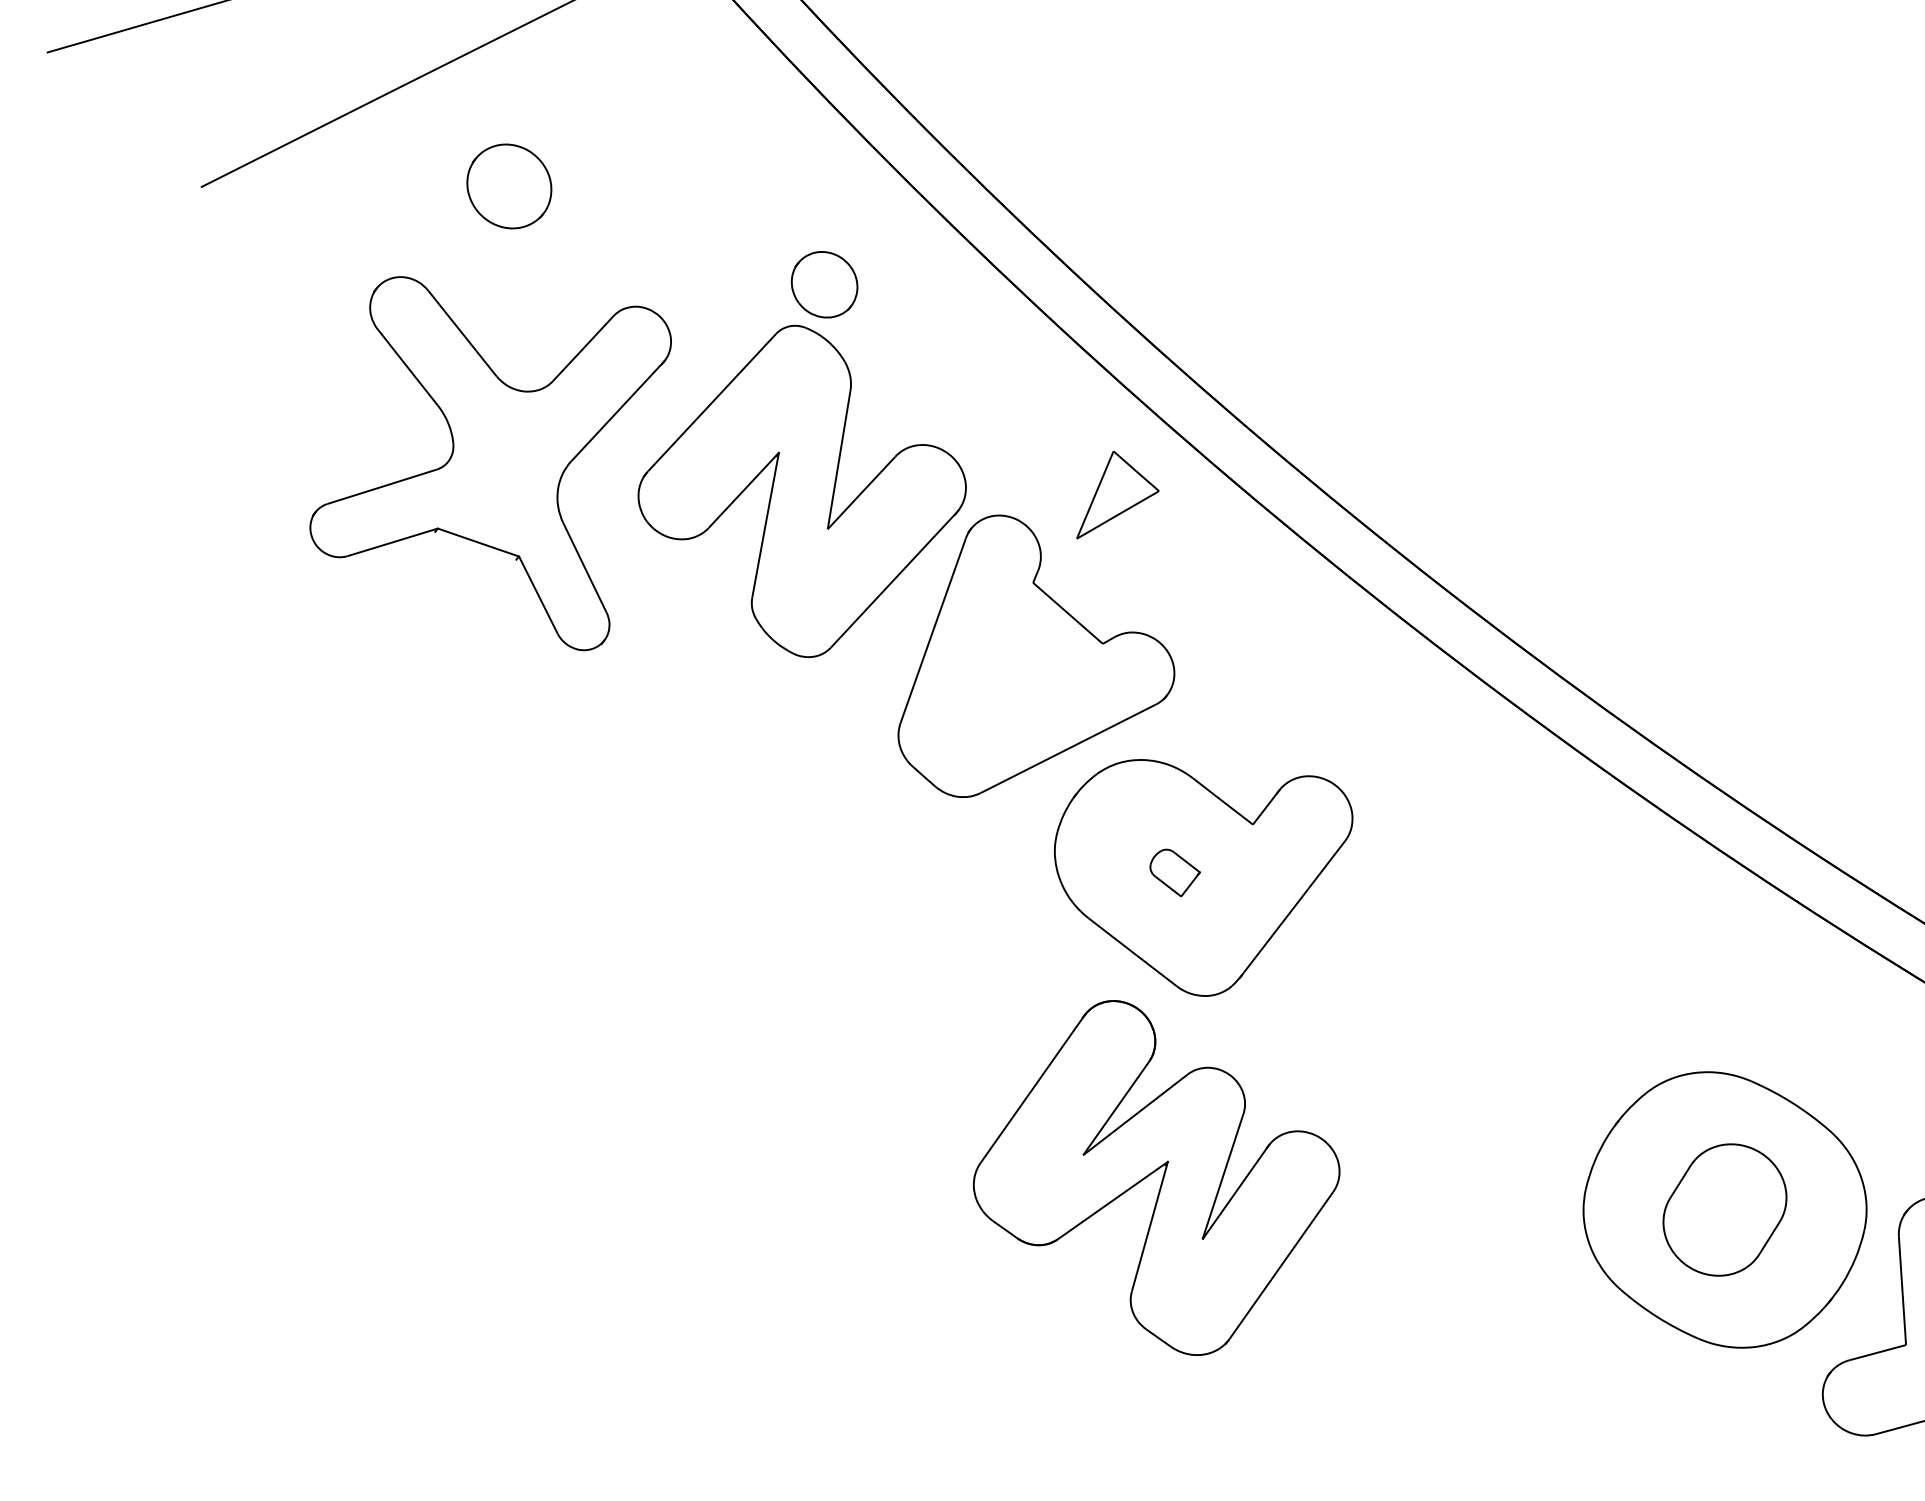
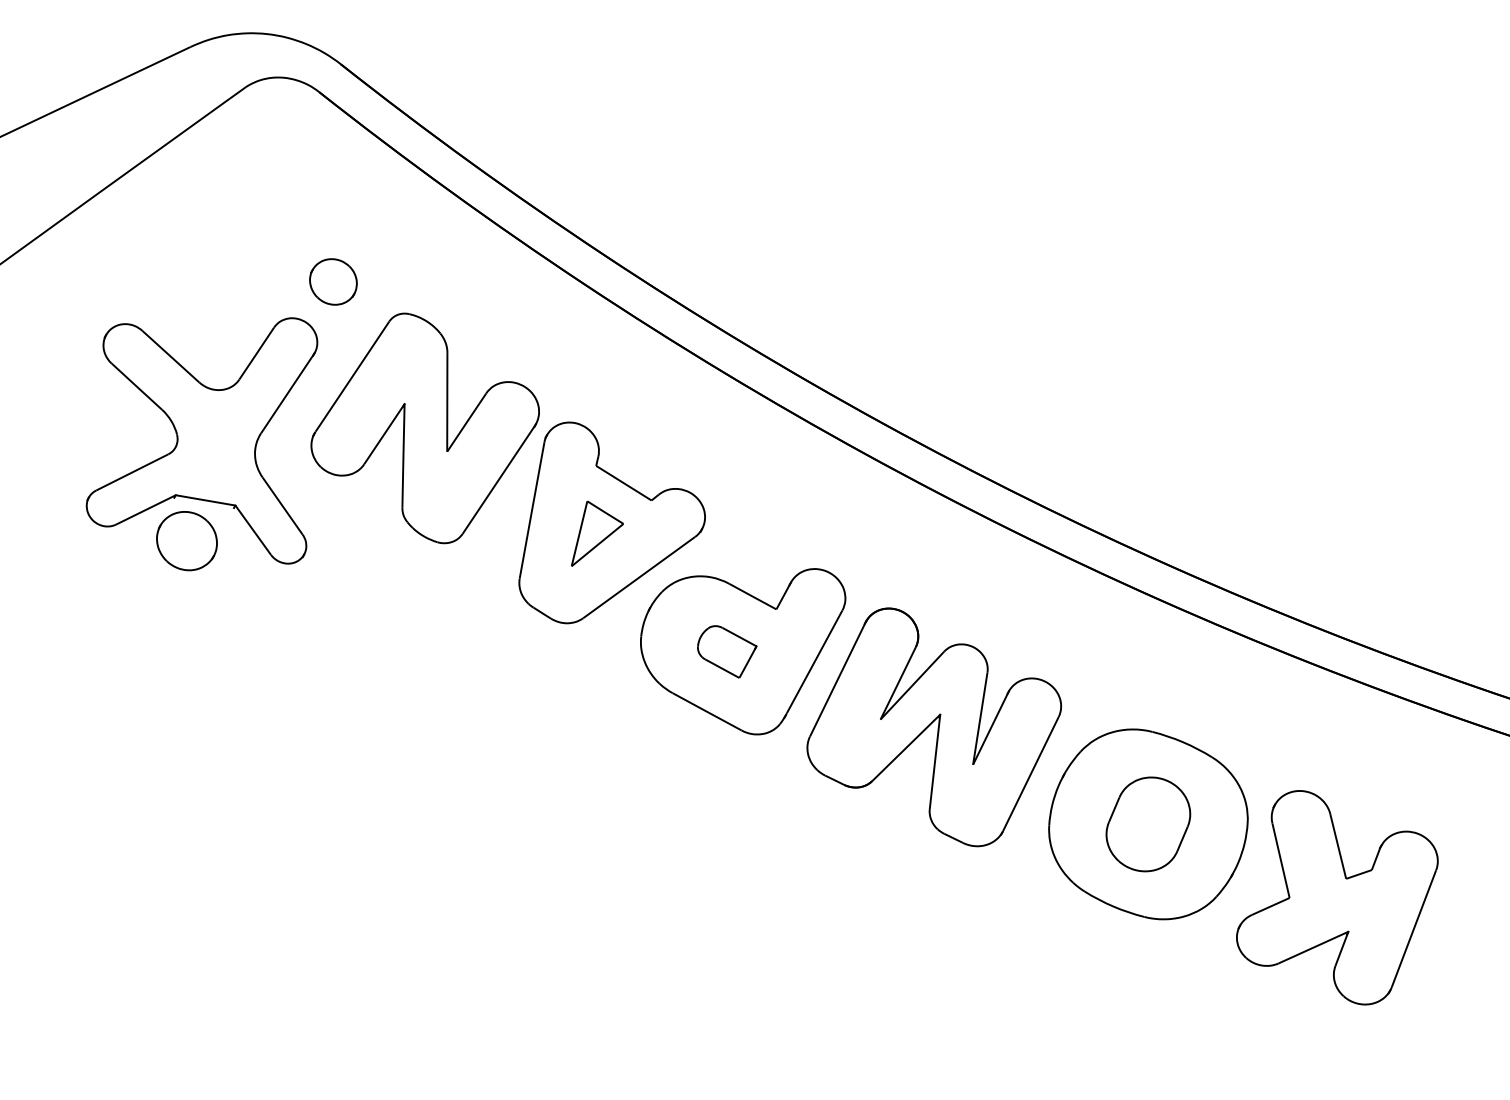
part: (508, 186) -> (186, 541), moved
part: (824, 284) -> (333, 281), moved
part: (1120, 498) -> (597, 533), moved
part: (1174, 872) -> (727, 651), size x1.67
part: (1155, 1178) -> (933, 727), moved

